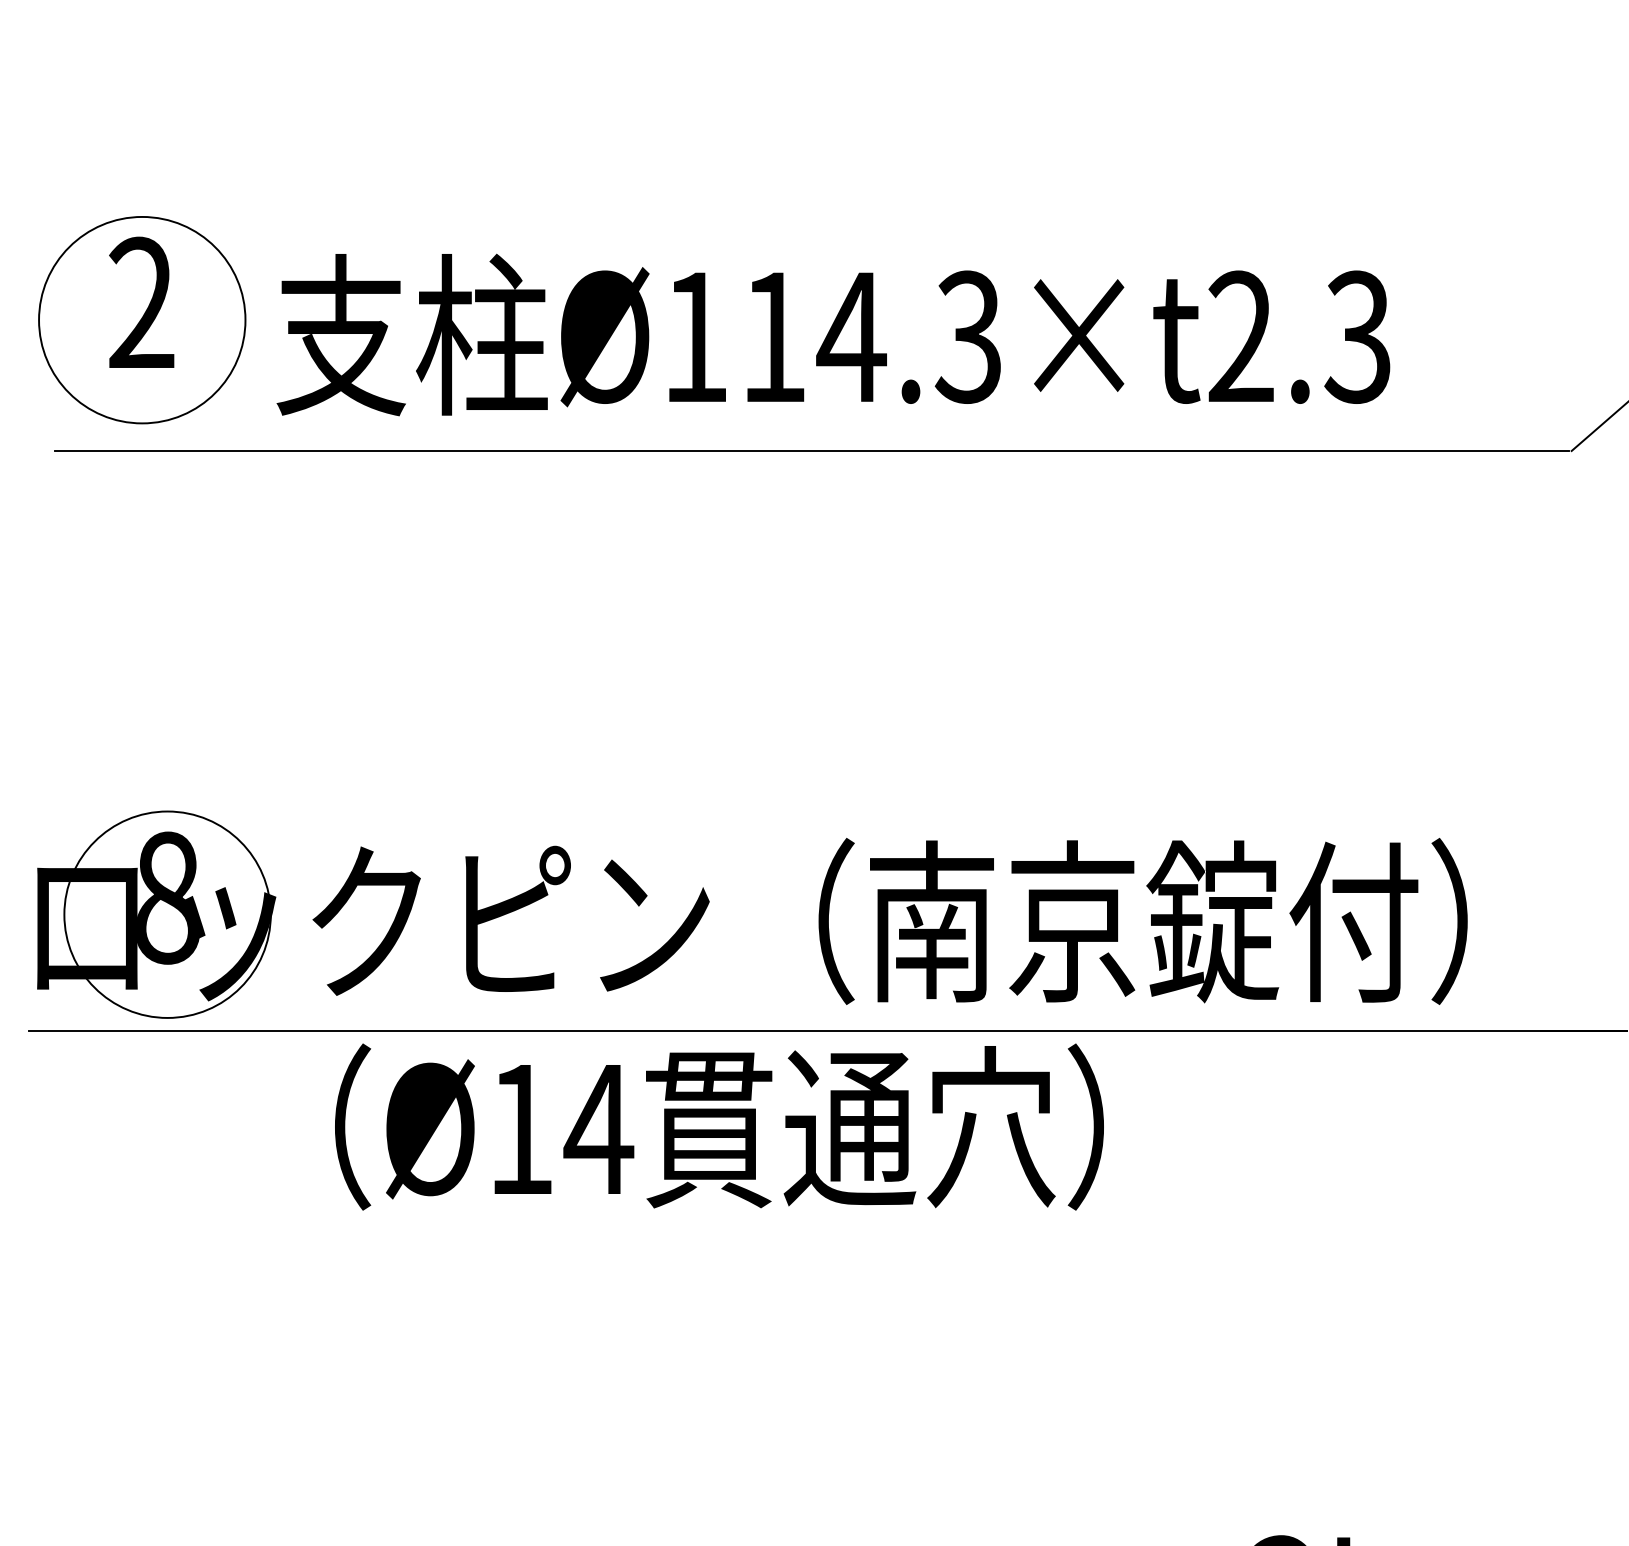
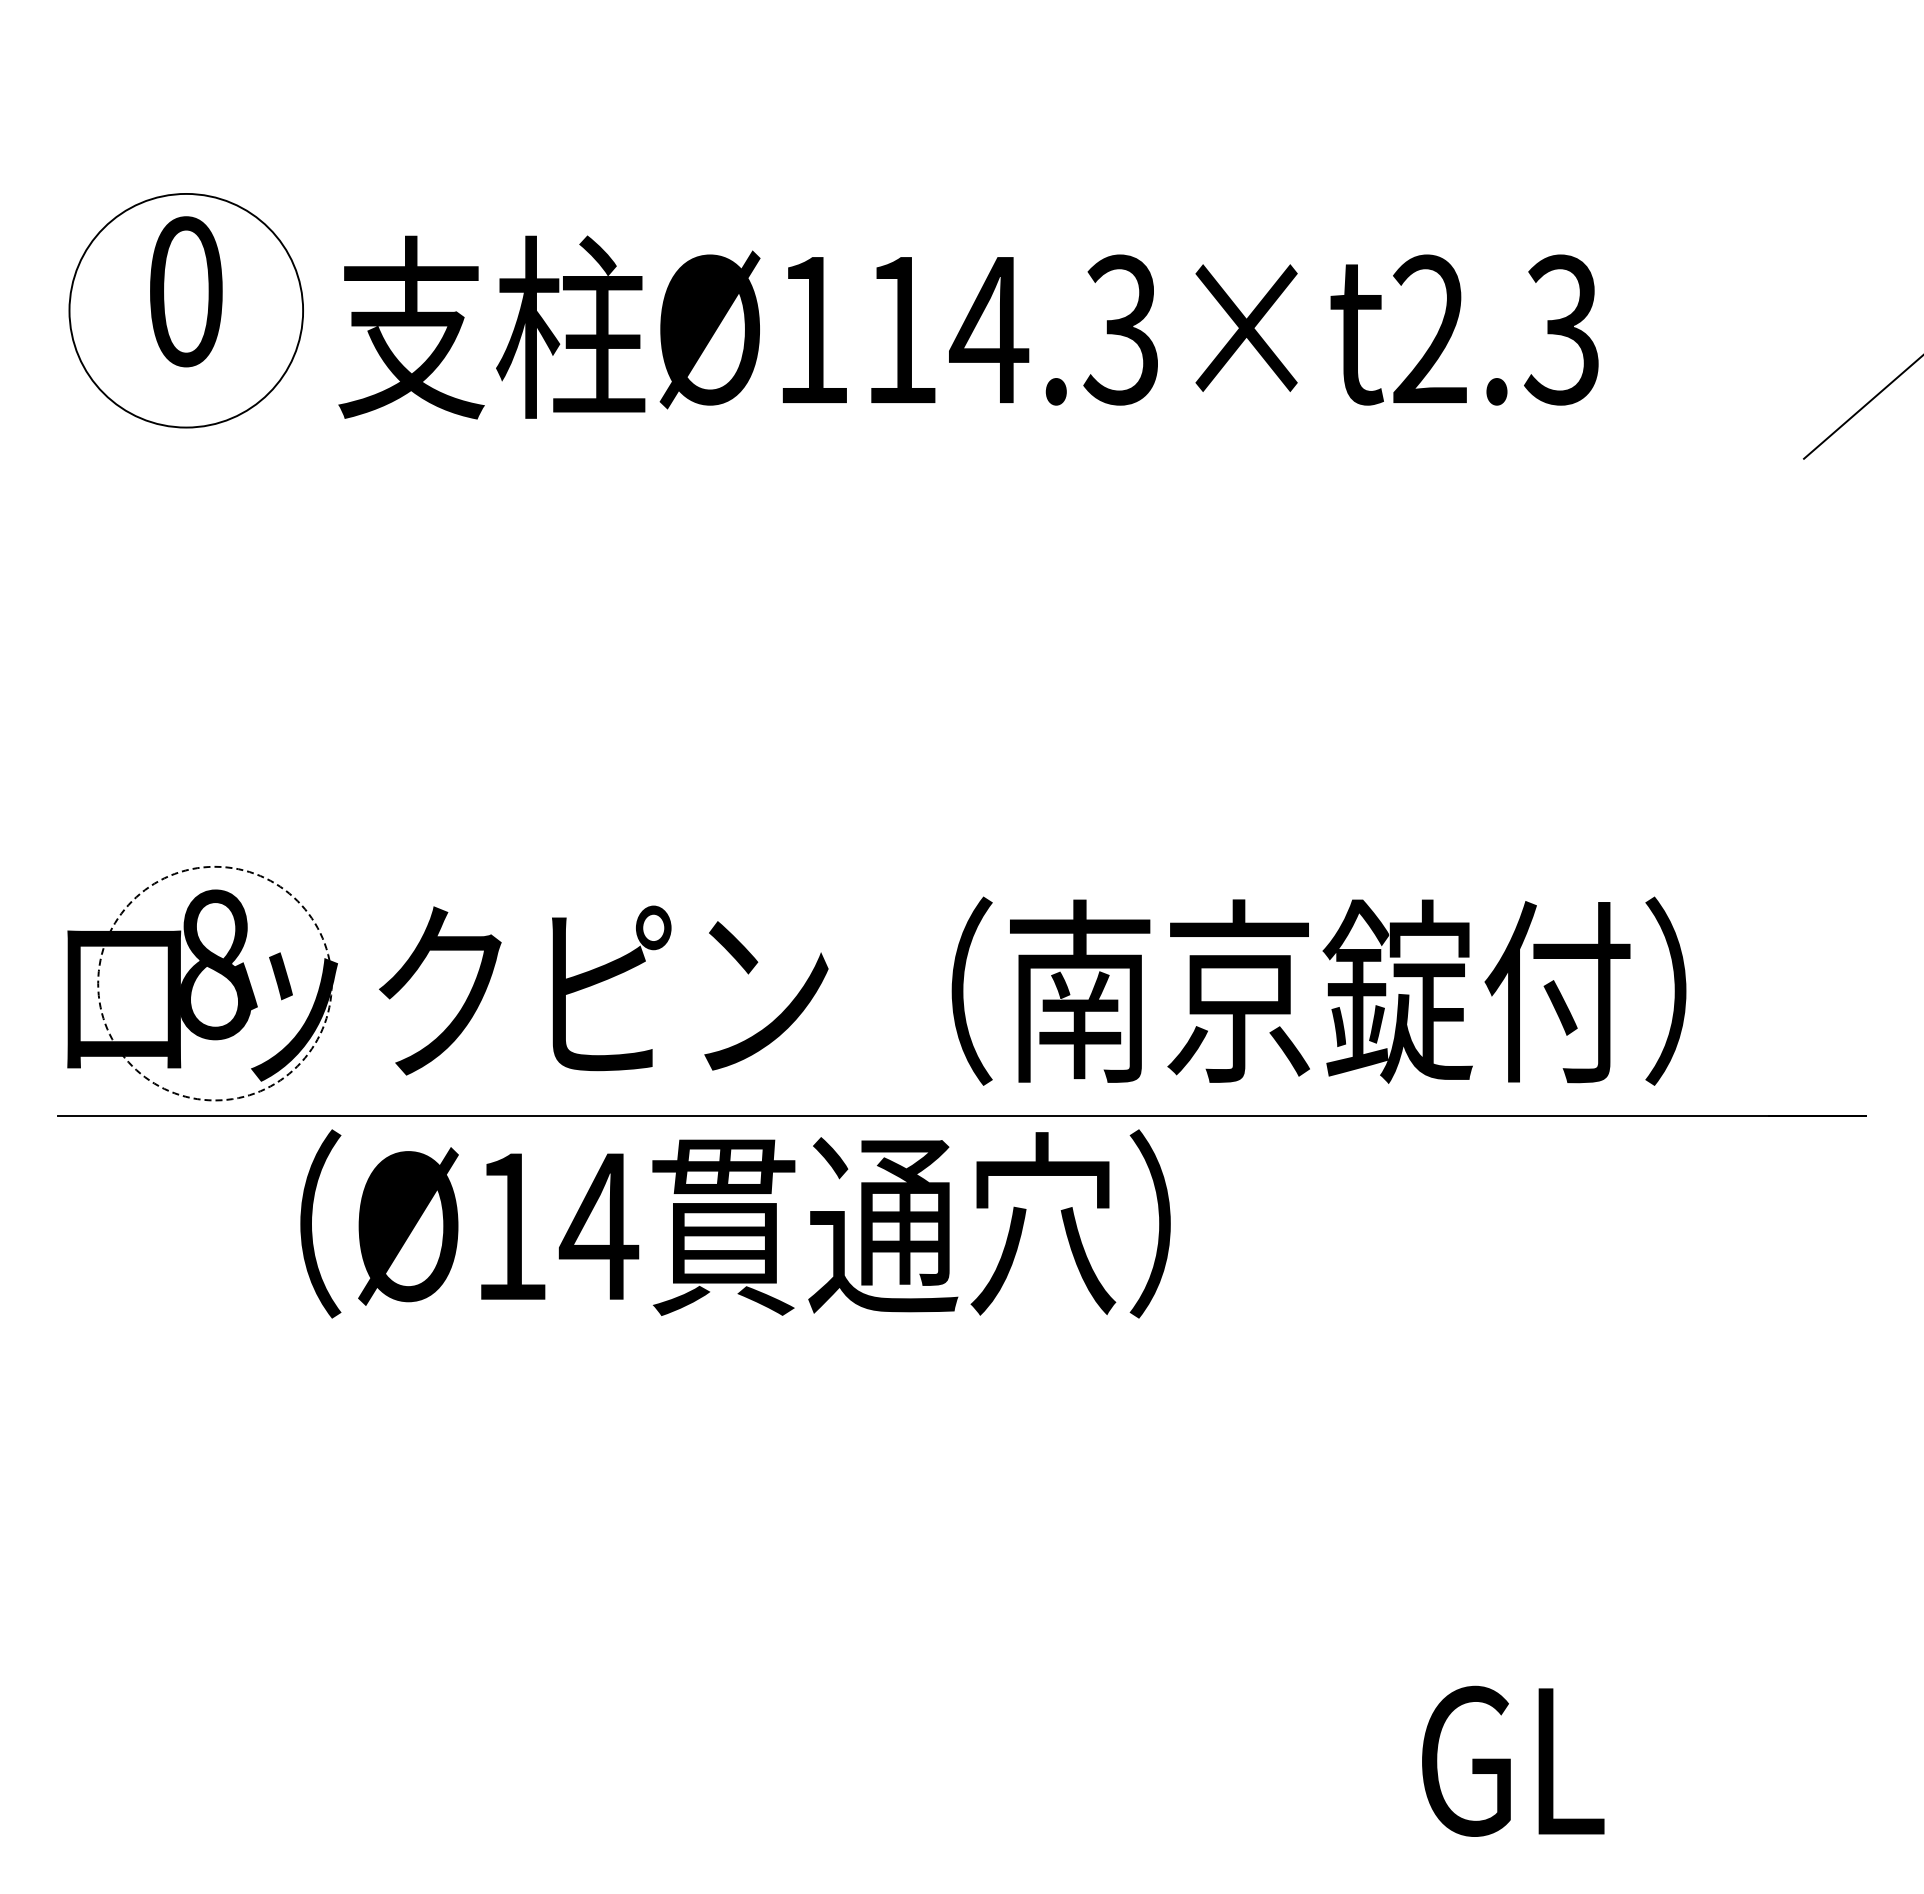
text: (141, 303) -> (185, 291), 2 -> 0
line: (811, 450) -> (943, 458), removed
circle: (167, 914) -> (214, 983), solid -> dashed
text: (719, 1126) -> (735, 1223), moved

